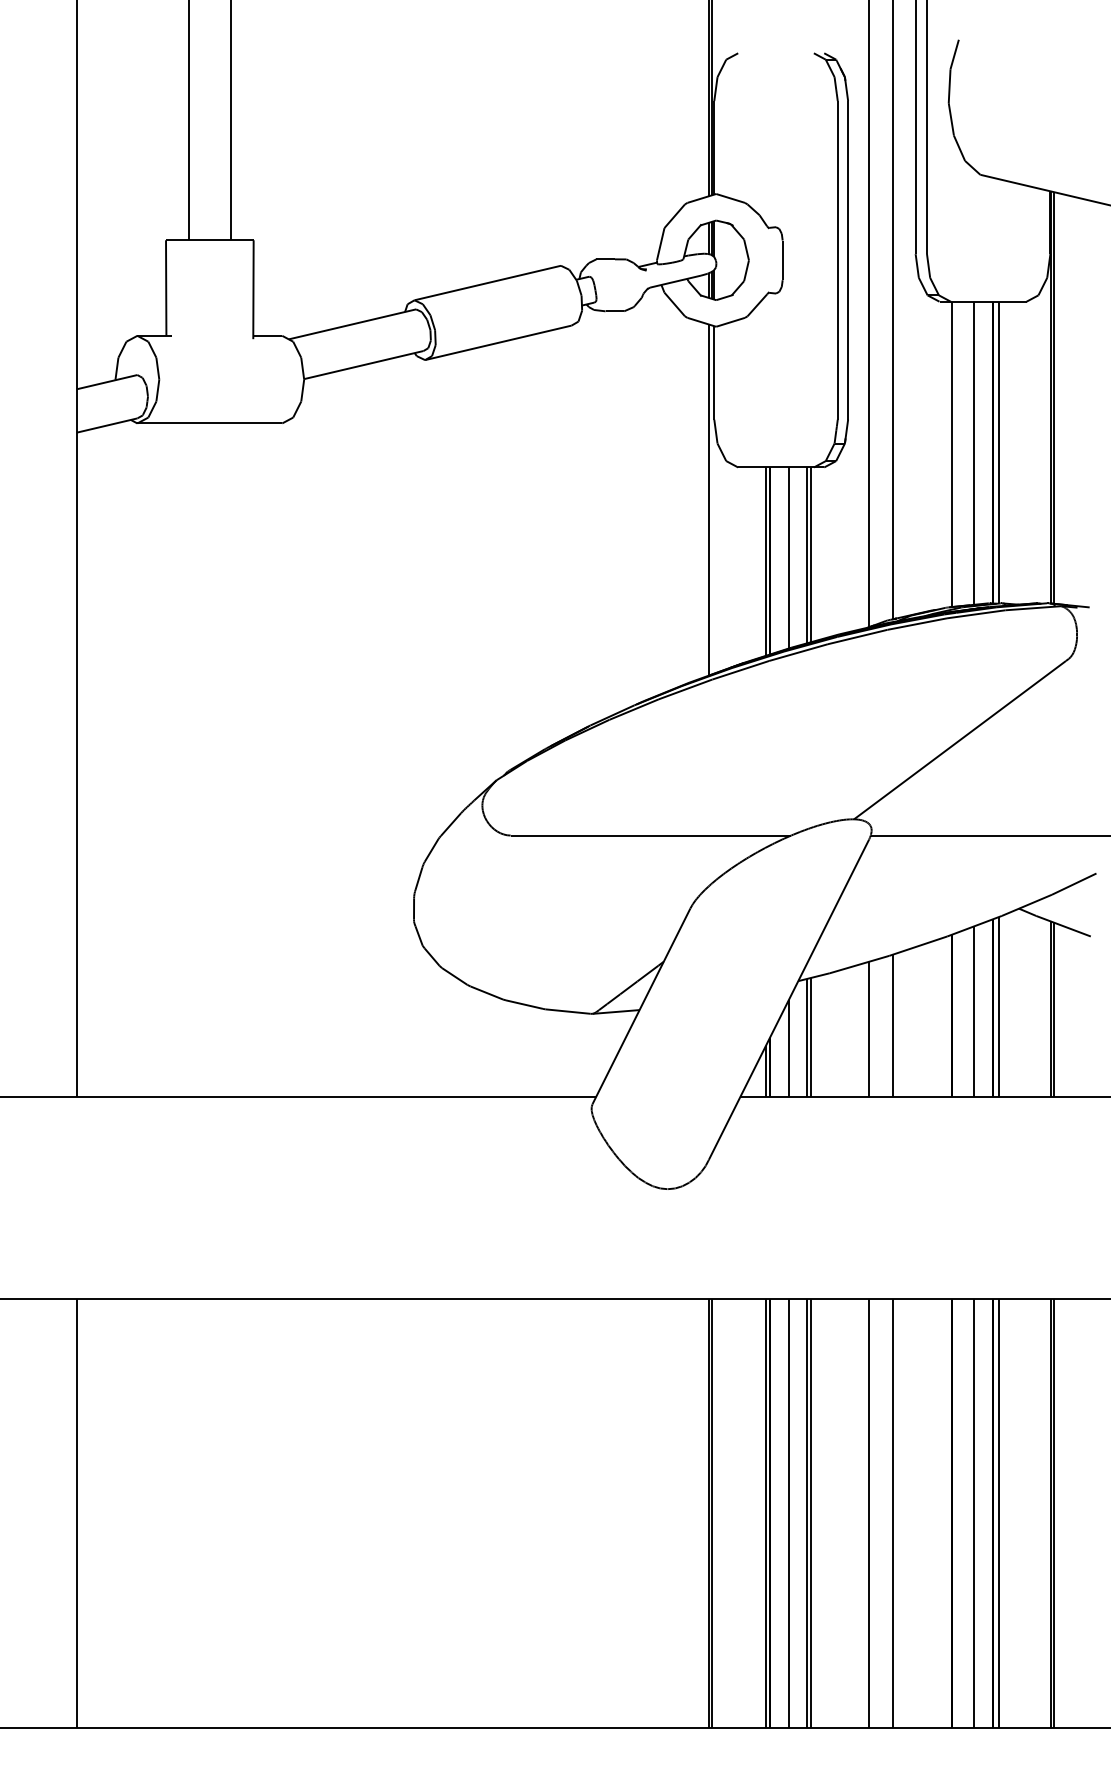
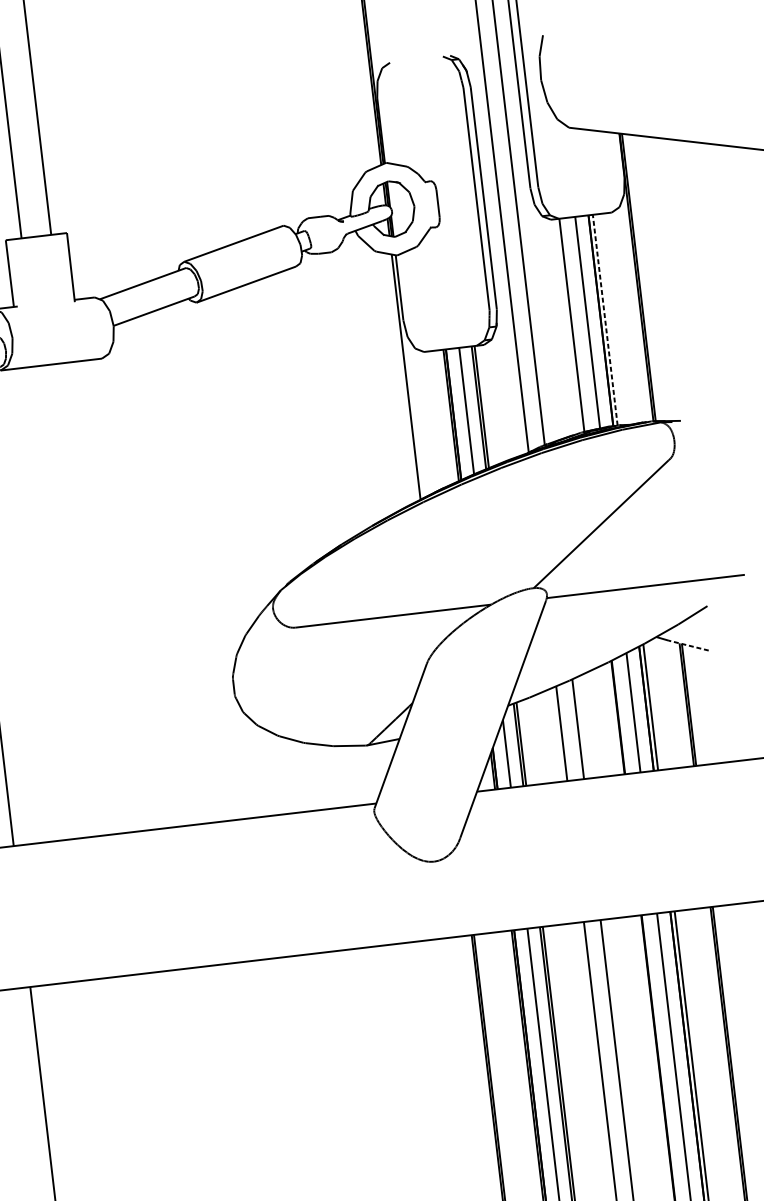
line: (999, 452) -> (605, 320), solid -> dashed
line: (1063, 926) -> (688, 645), solid -> dashed

